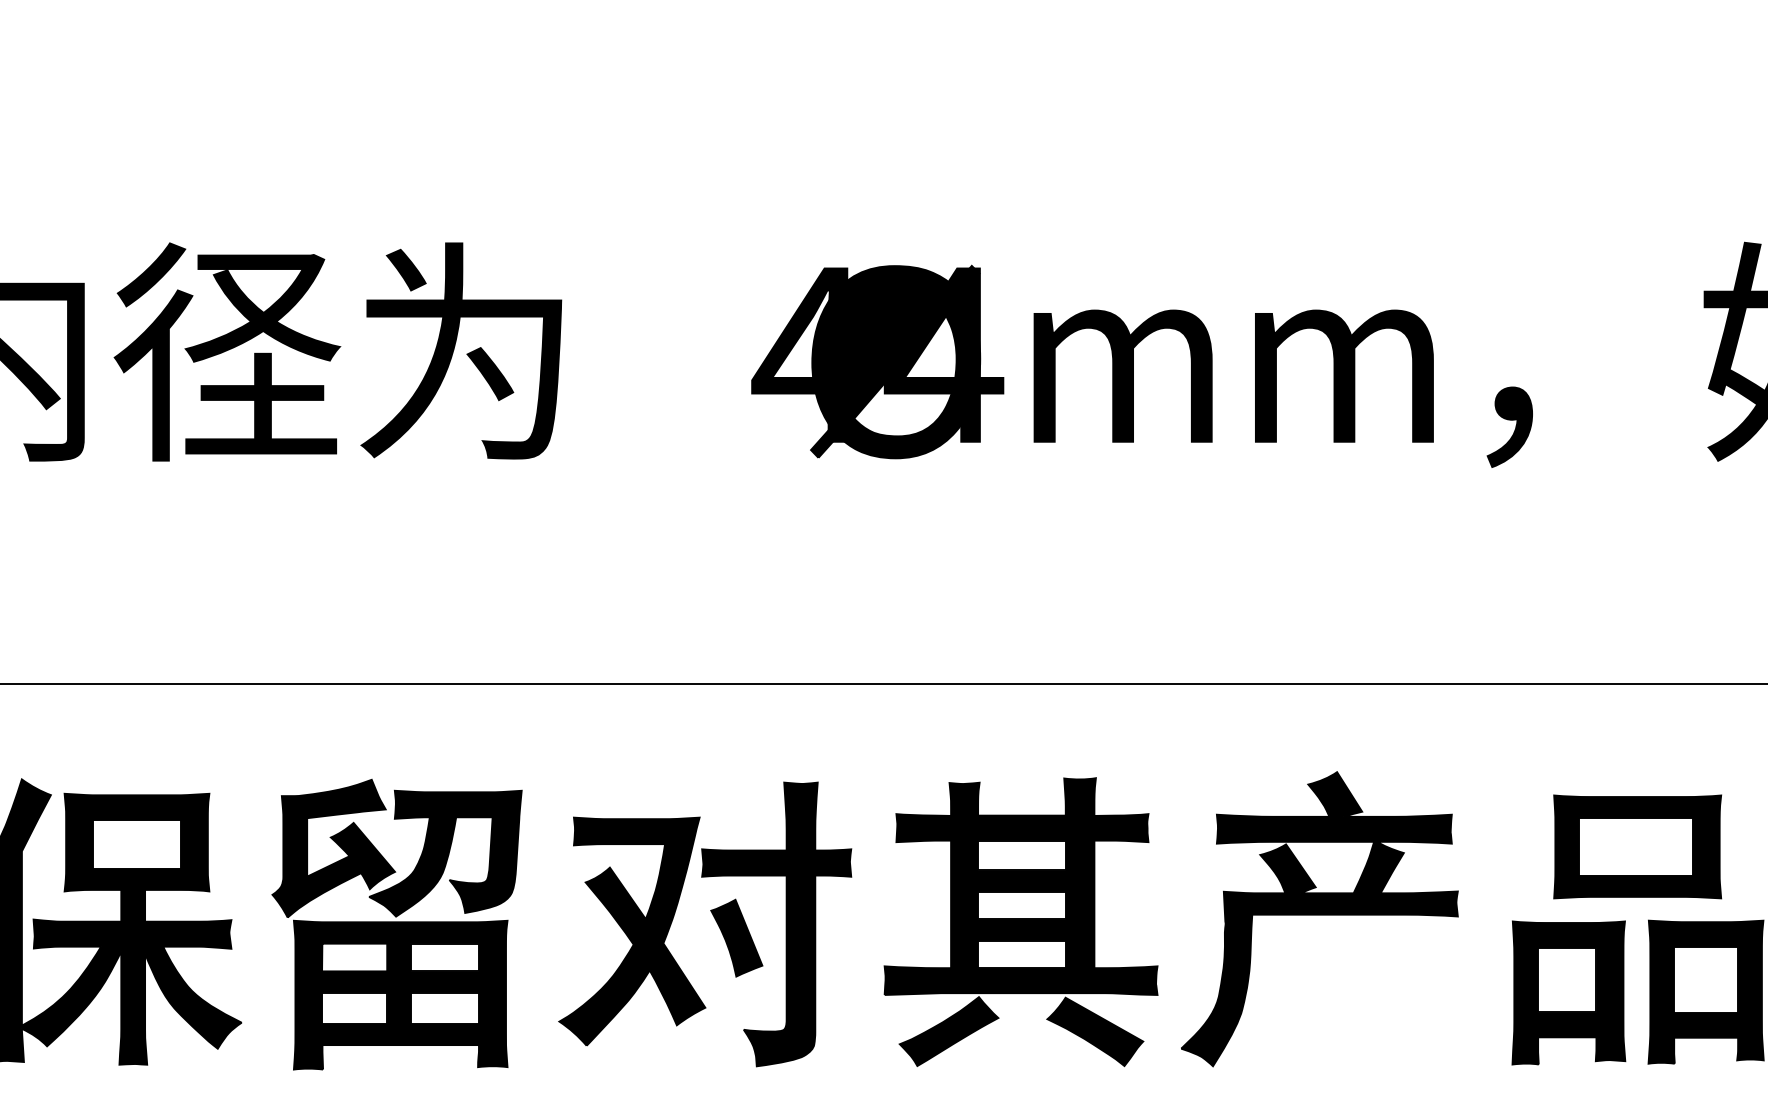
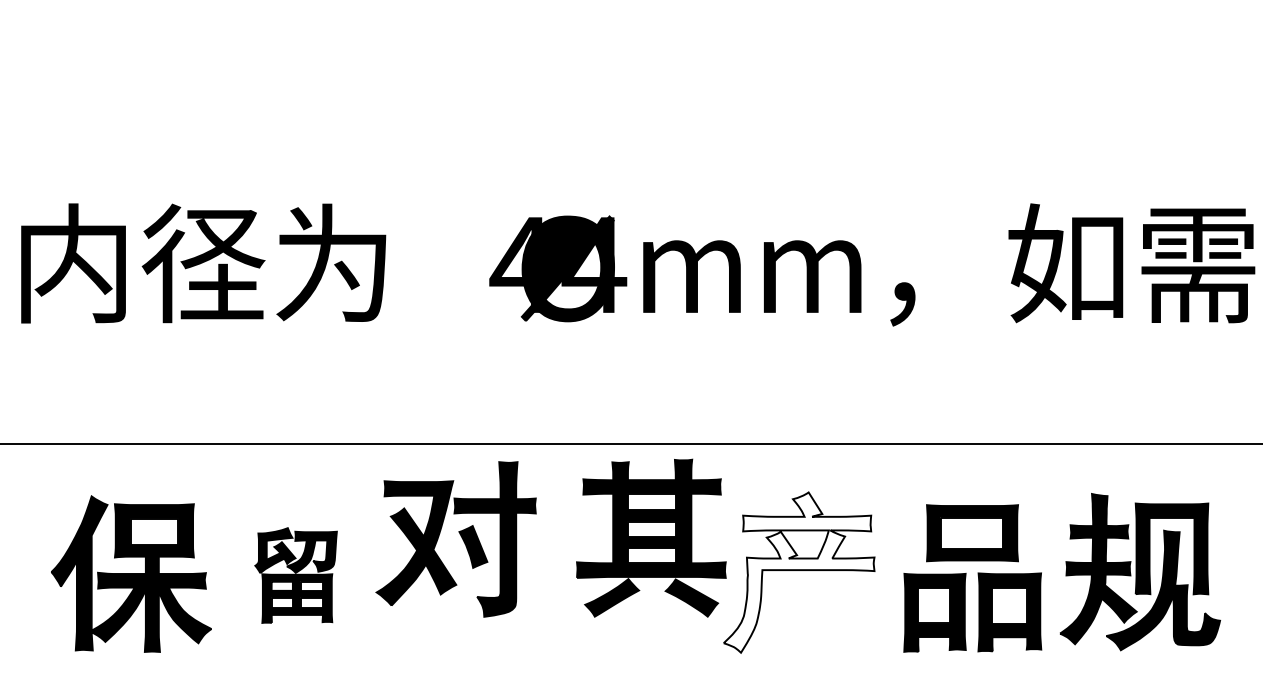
fill: (1318, 918) -> (798, 572), removed
part: (1021, 920) -> (651, 537), moved
part: (395, 924) -> (295, 575), size x0.6
part: (703, 924) -> (455, 539), moved

